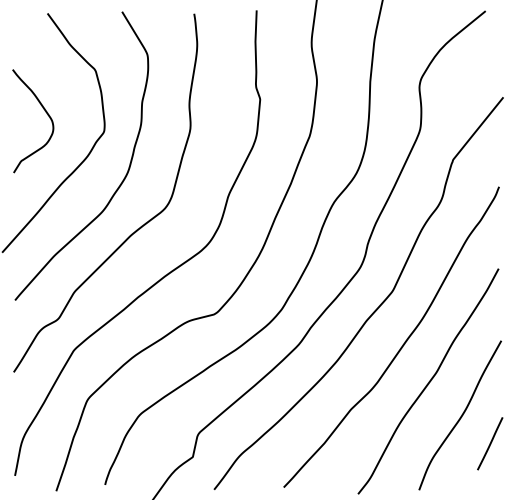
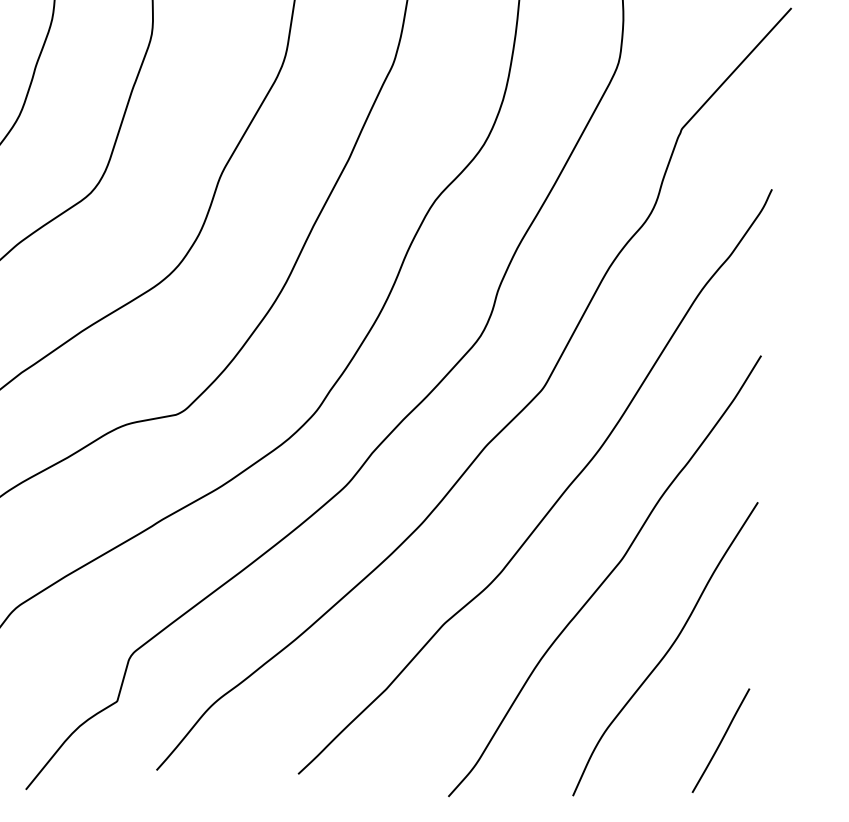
line: (490, 443) -> (721, 740), moved

